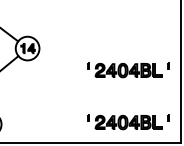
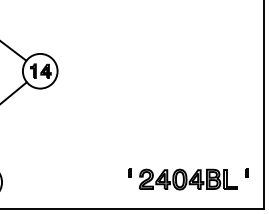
part: (128, 70) -> (187, 103), removed

